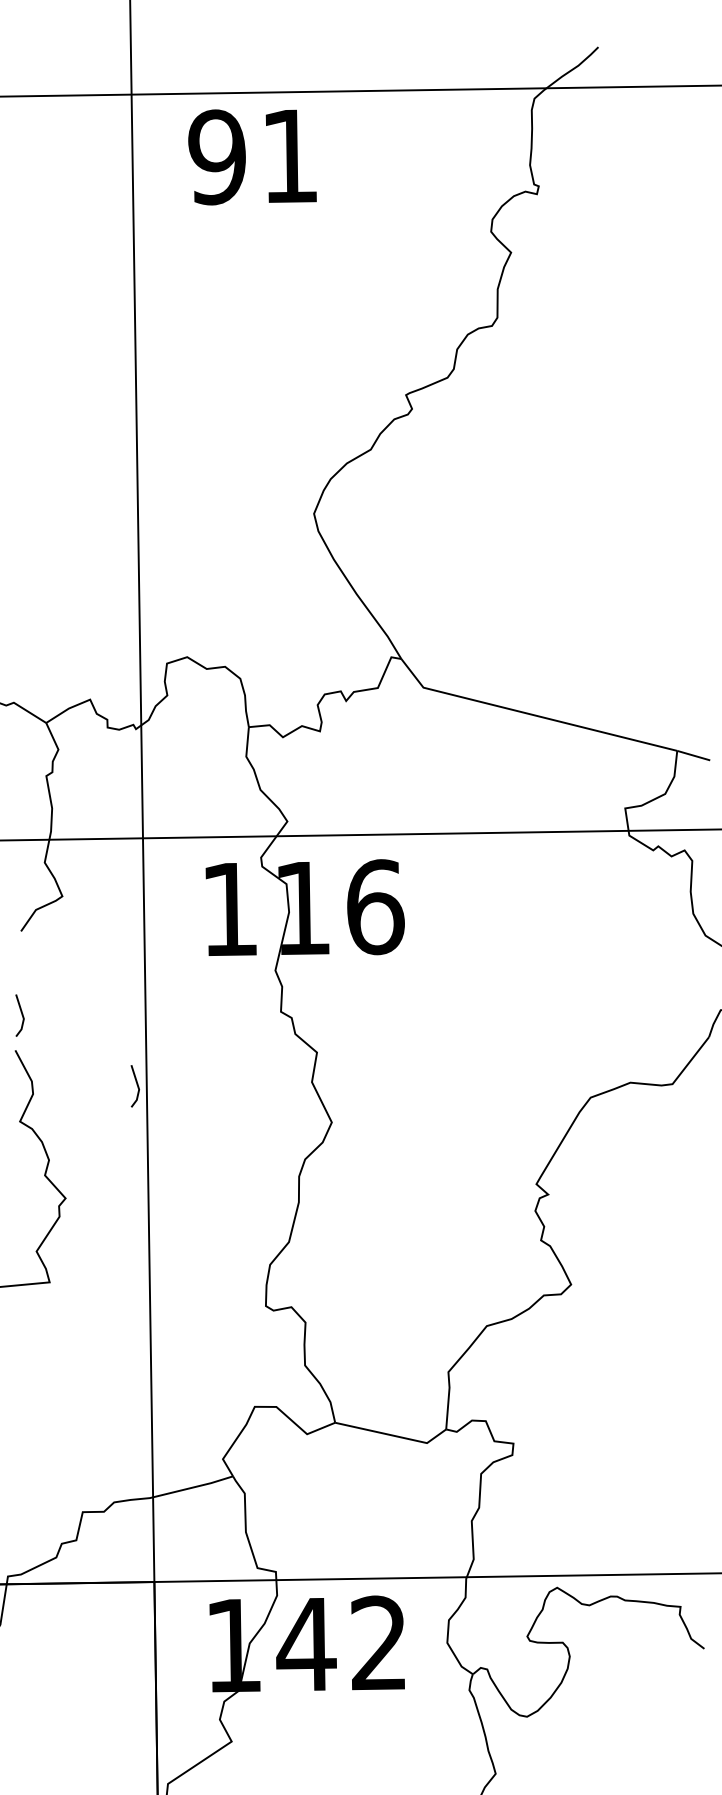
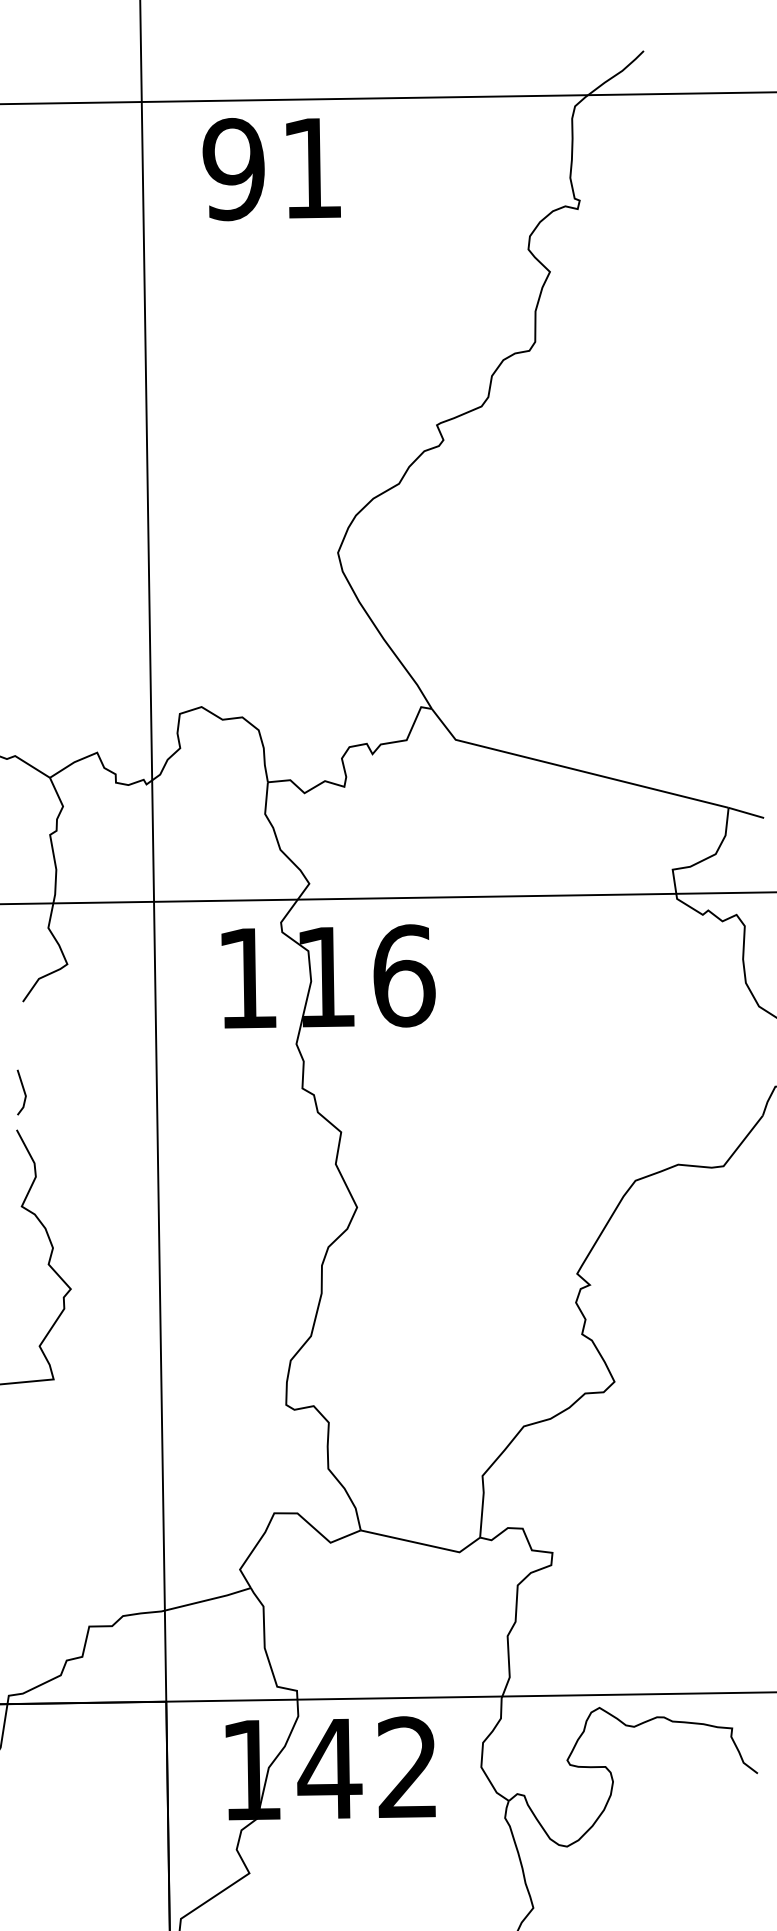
line: (136, 1086) -> (147, 1168), removed

